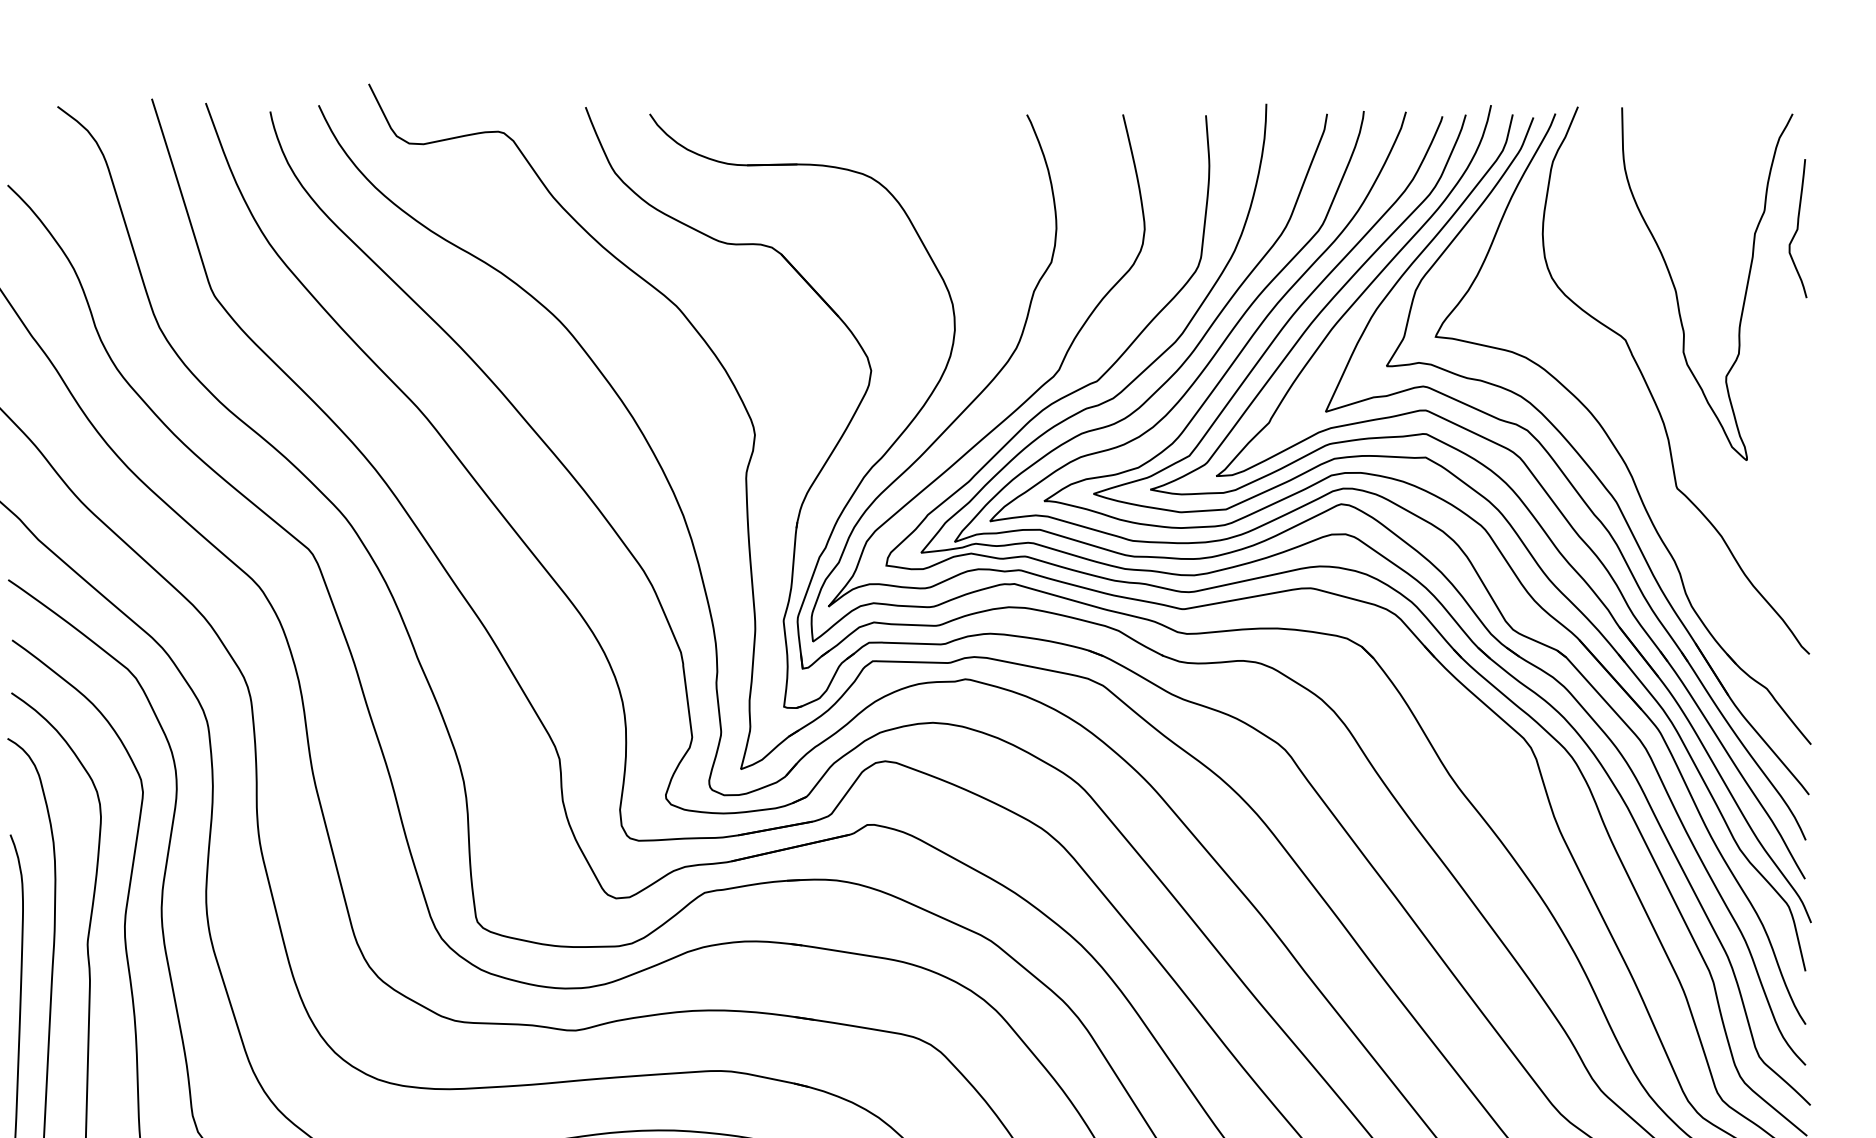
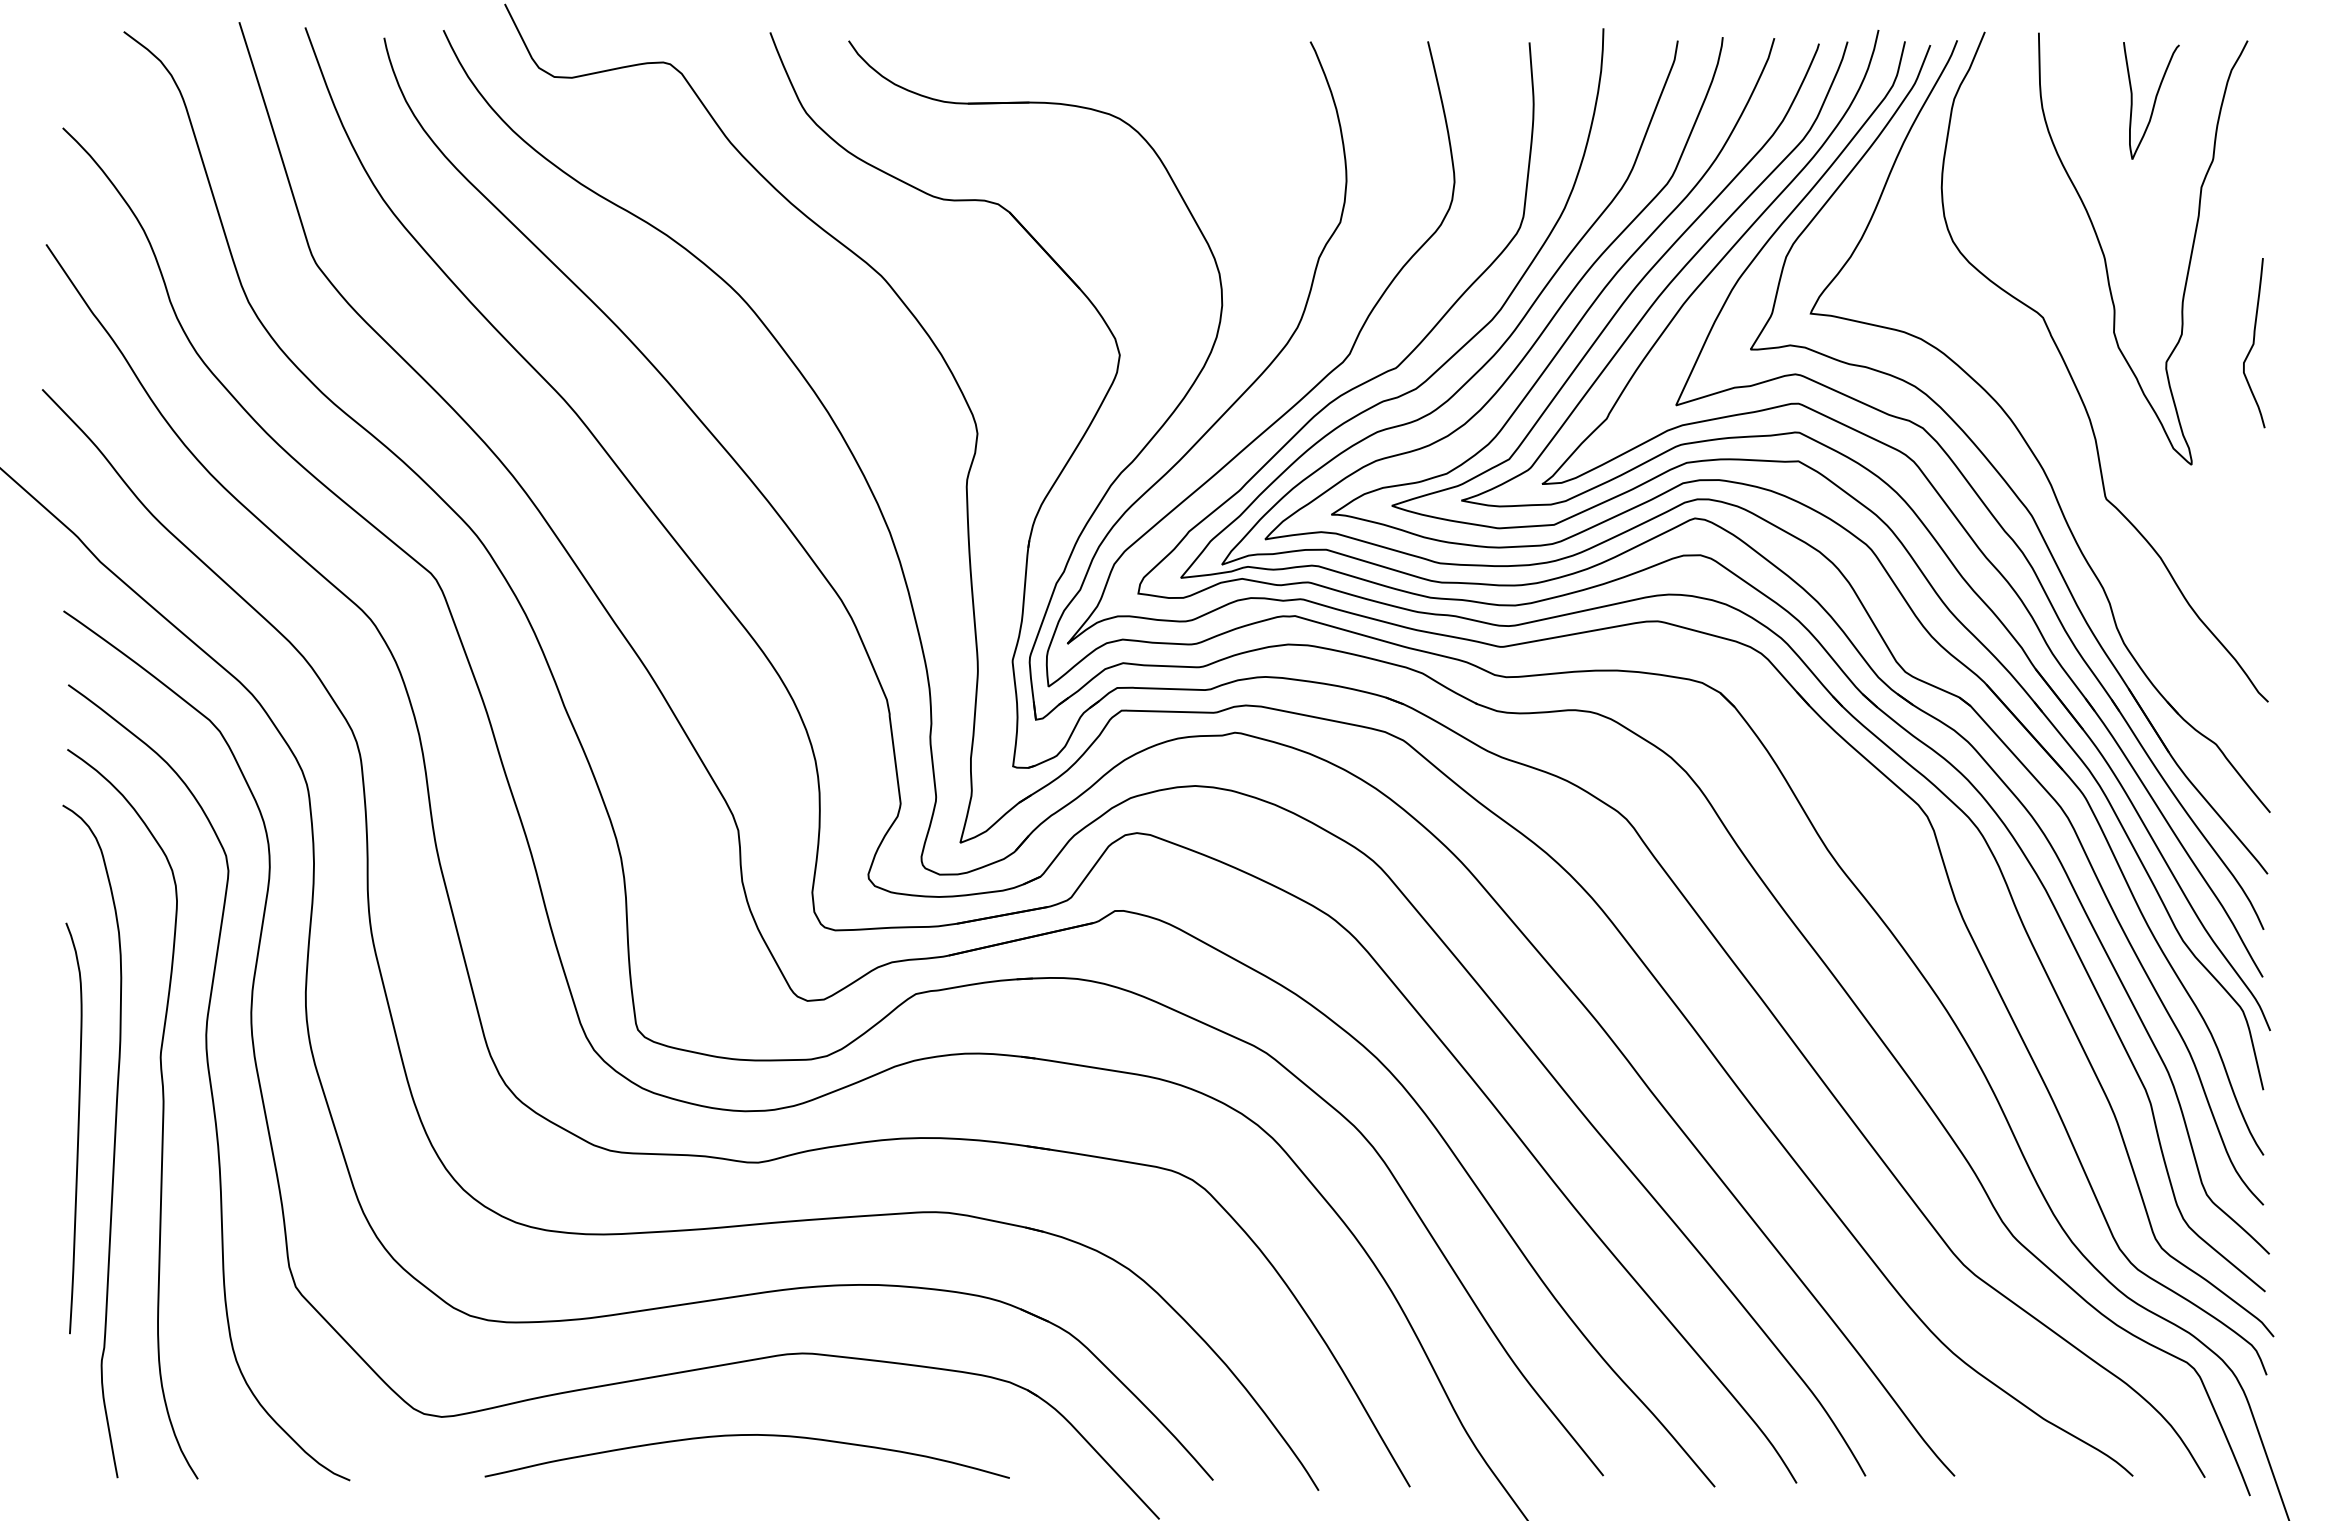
curve: (1715, 164) -> (2153, 102), added
curve: (1798, 228) -> (2254, 343), moved

